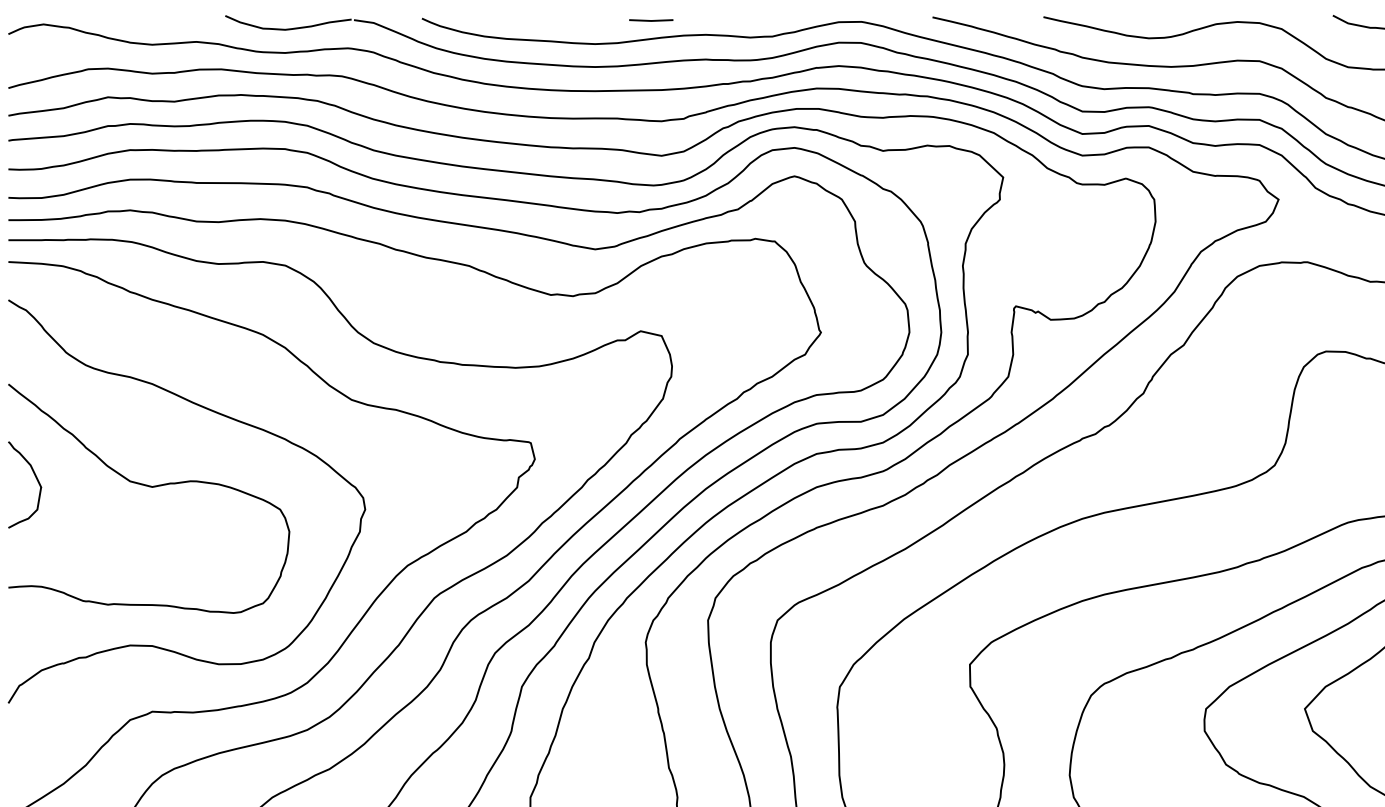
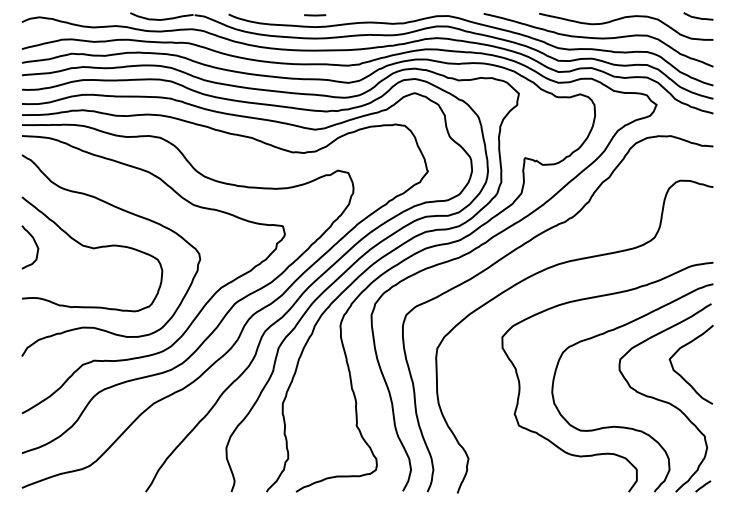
line: (651, 20) -> (315, 15), moved

